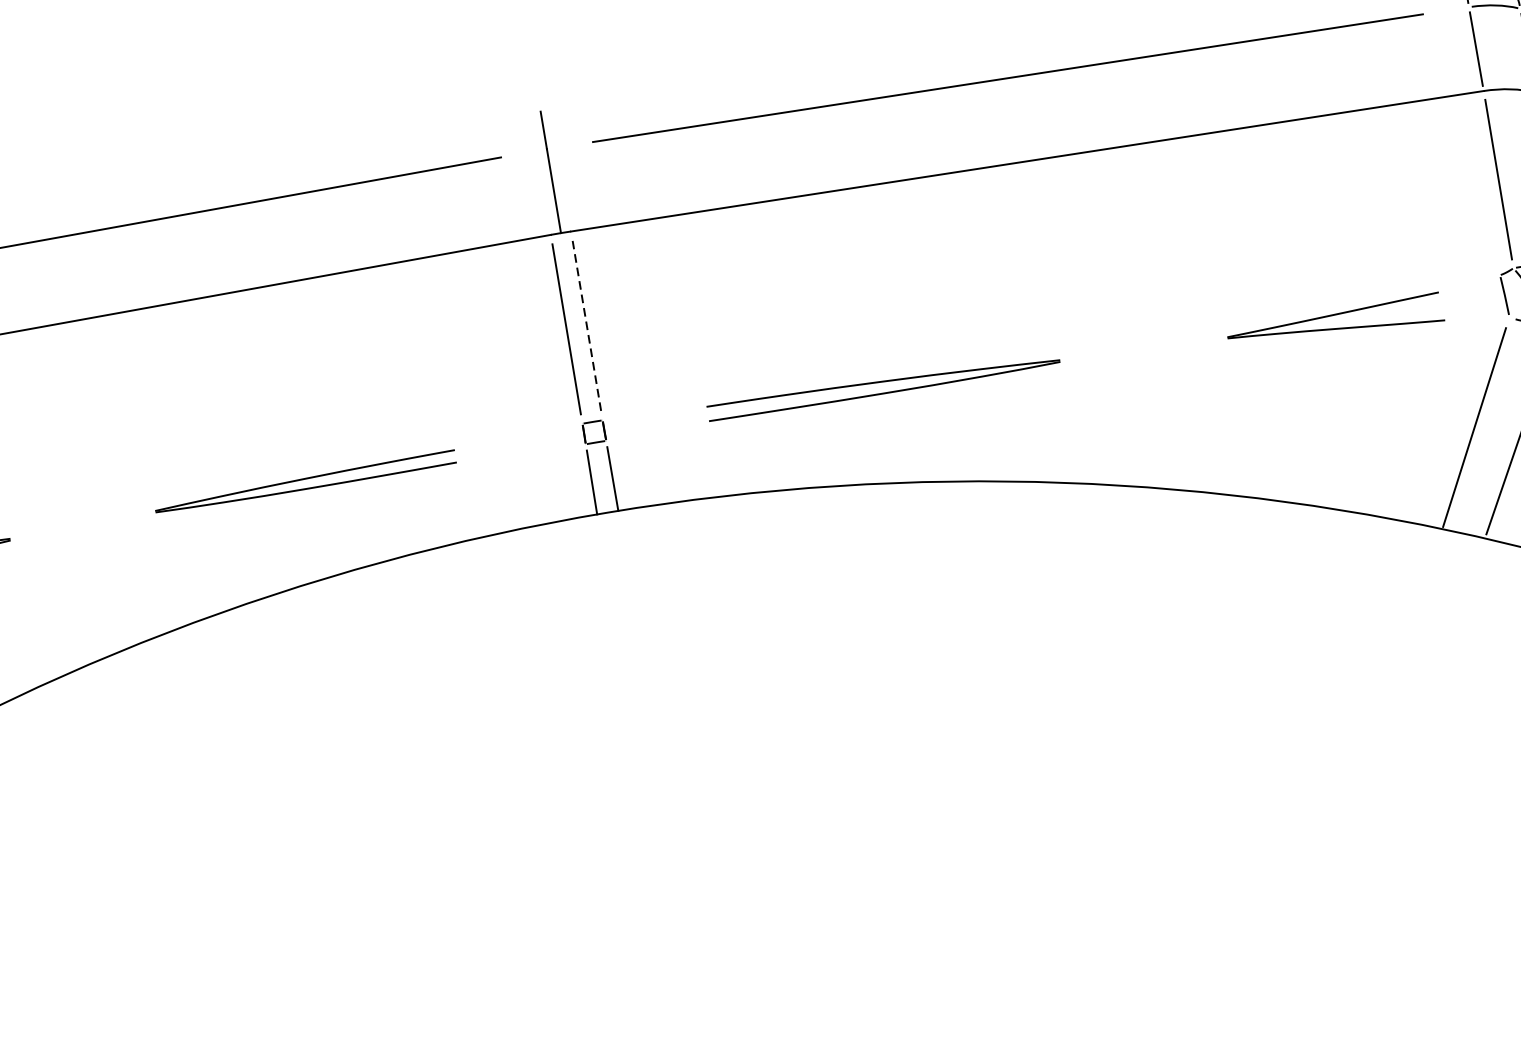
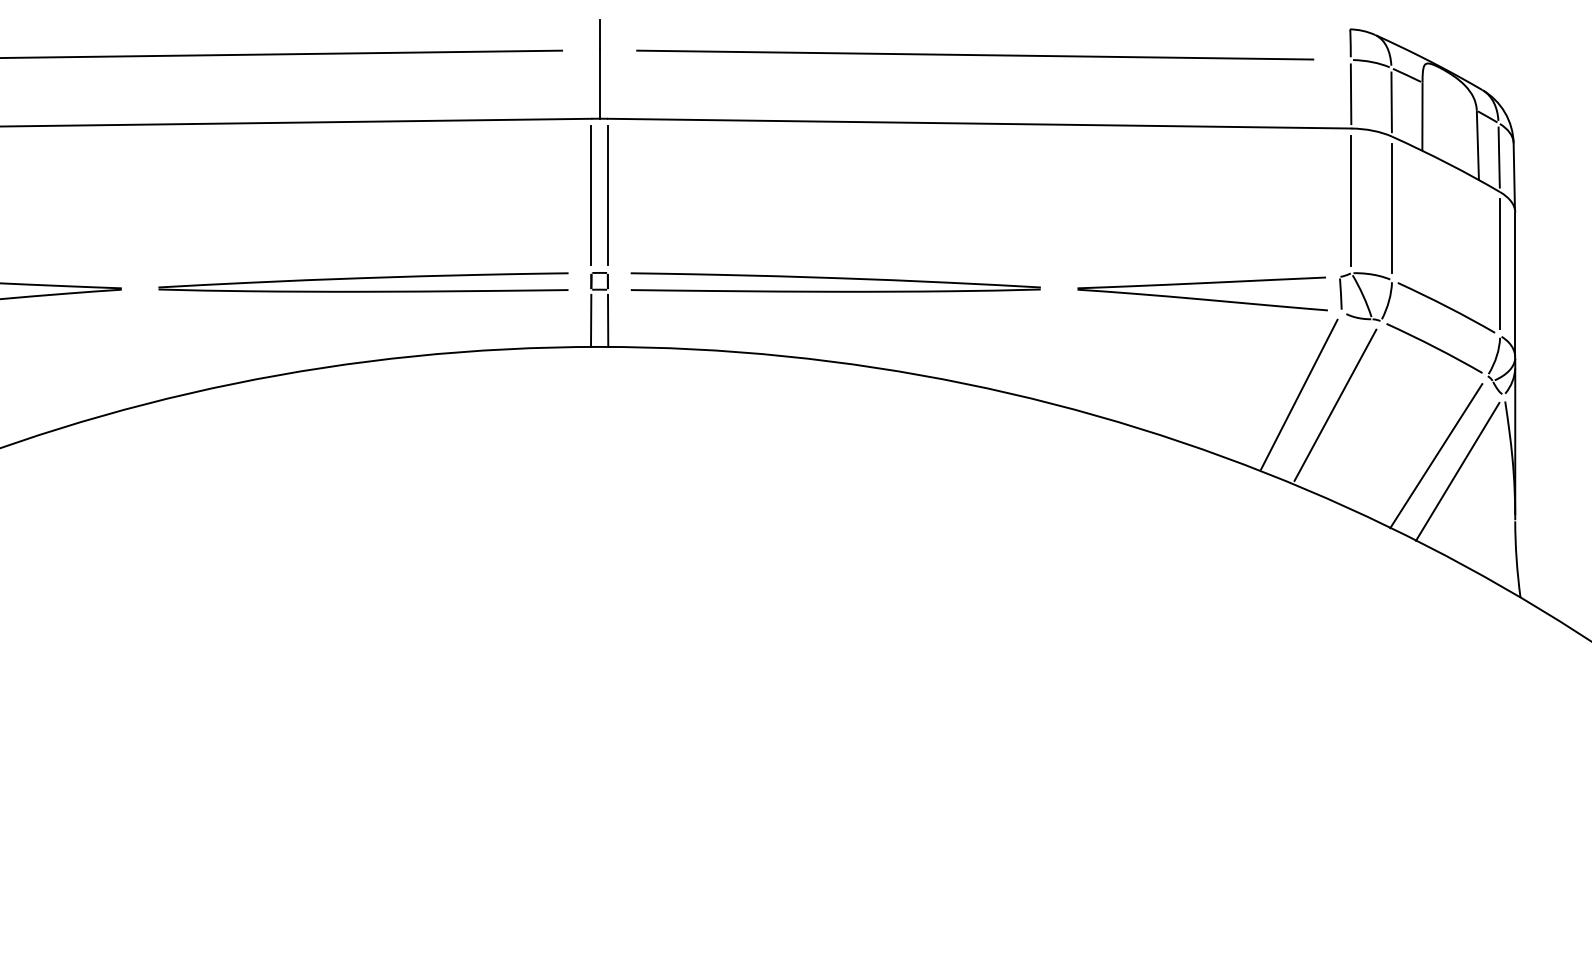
part: (1335, 323) -> (1202, 293), size x1.43
line: (586, 325) -> (607, 195), dashed -> solid
part: (883, 385) -> (835, 282), size x1.43
part: (305, 482) -> (363, 282), size x1.67

